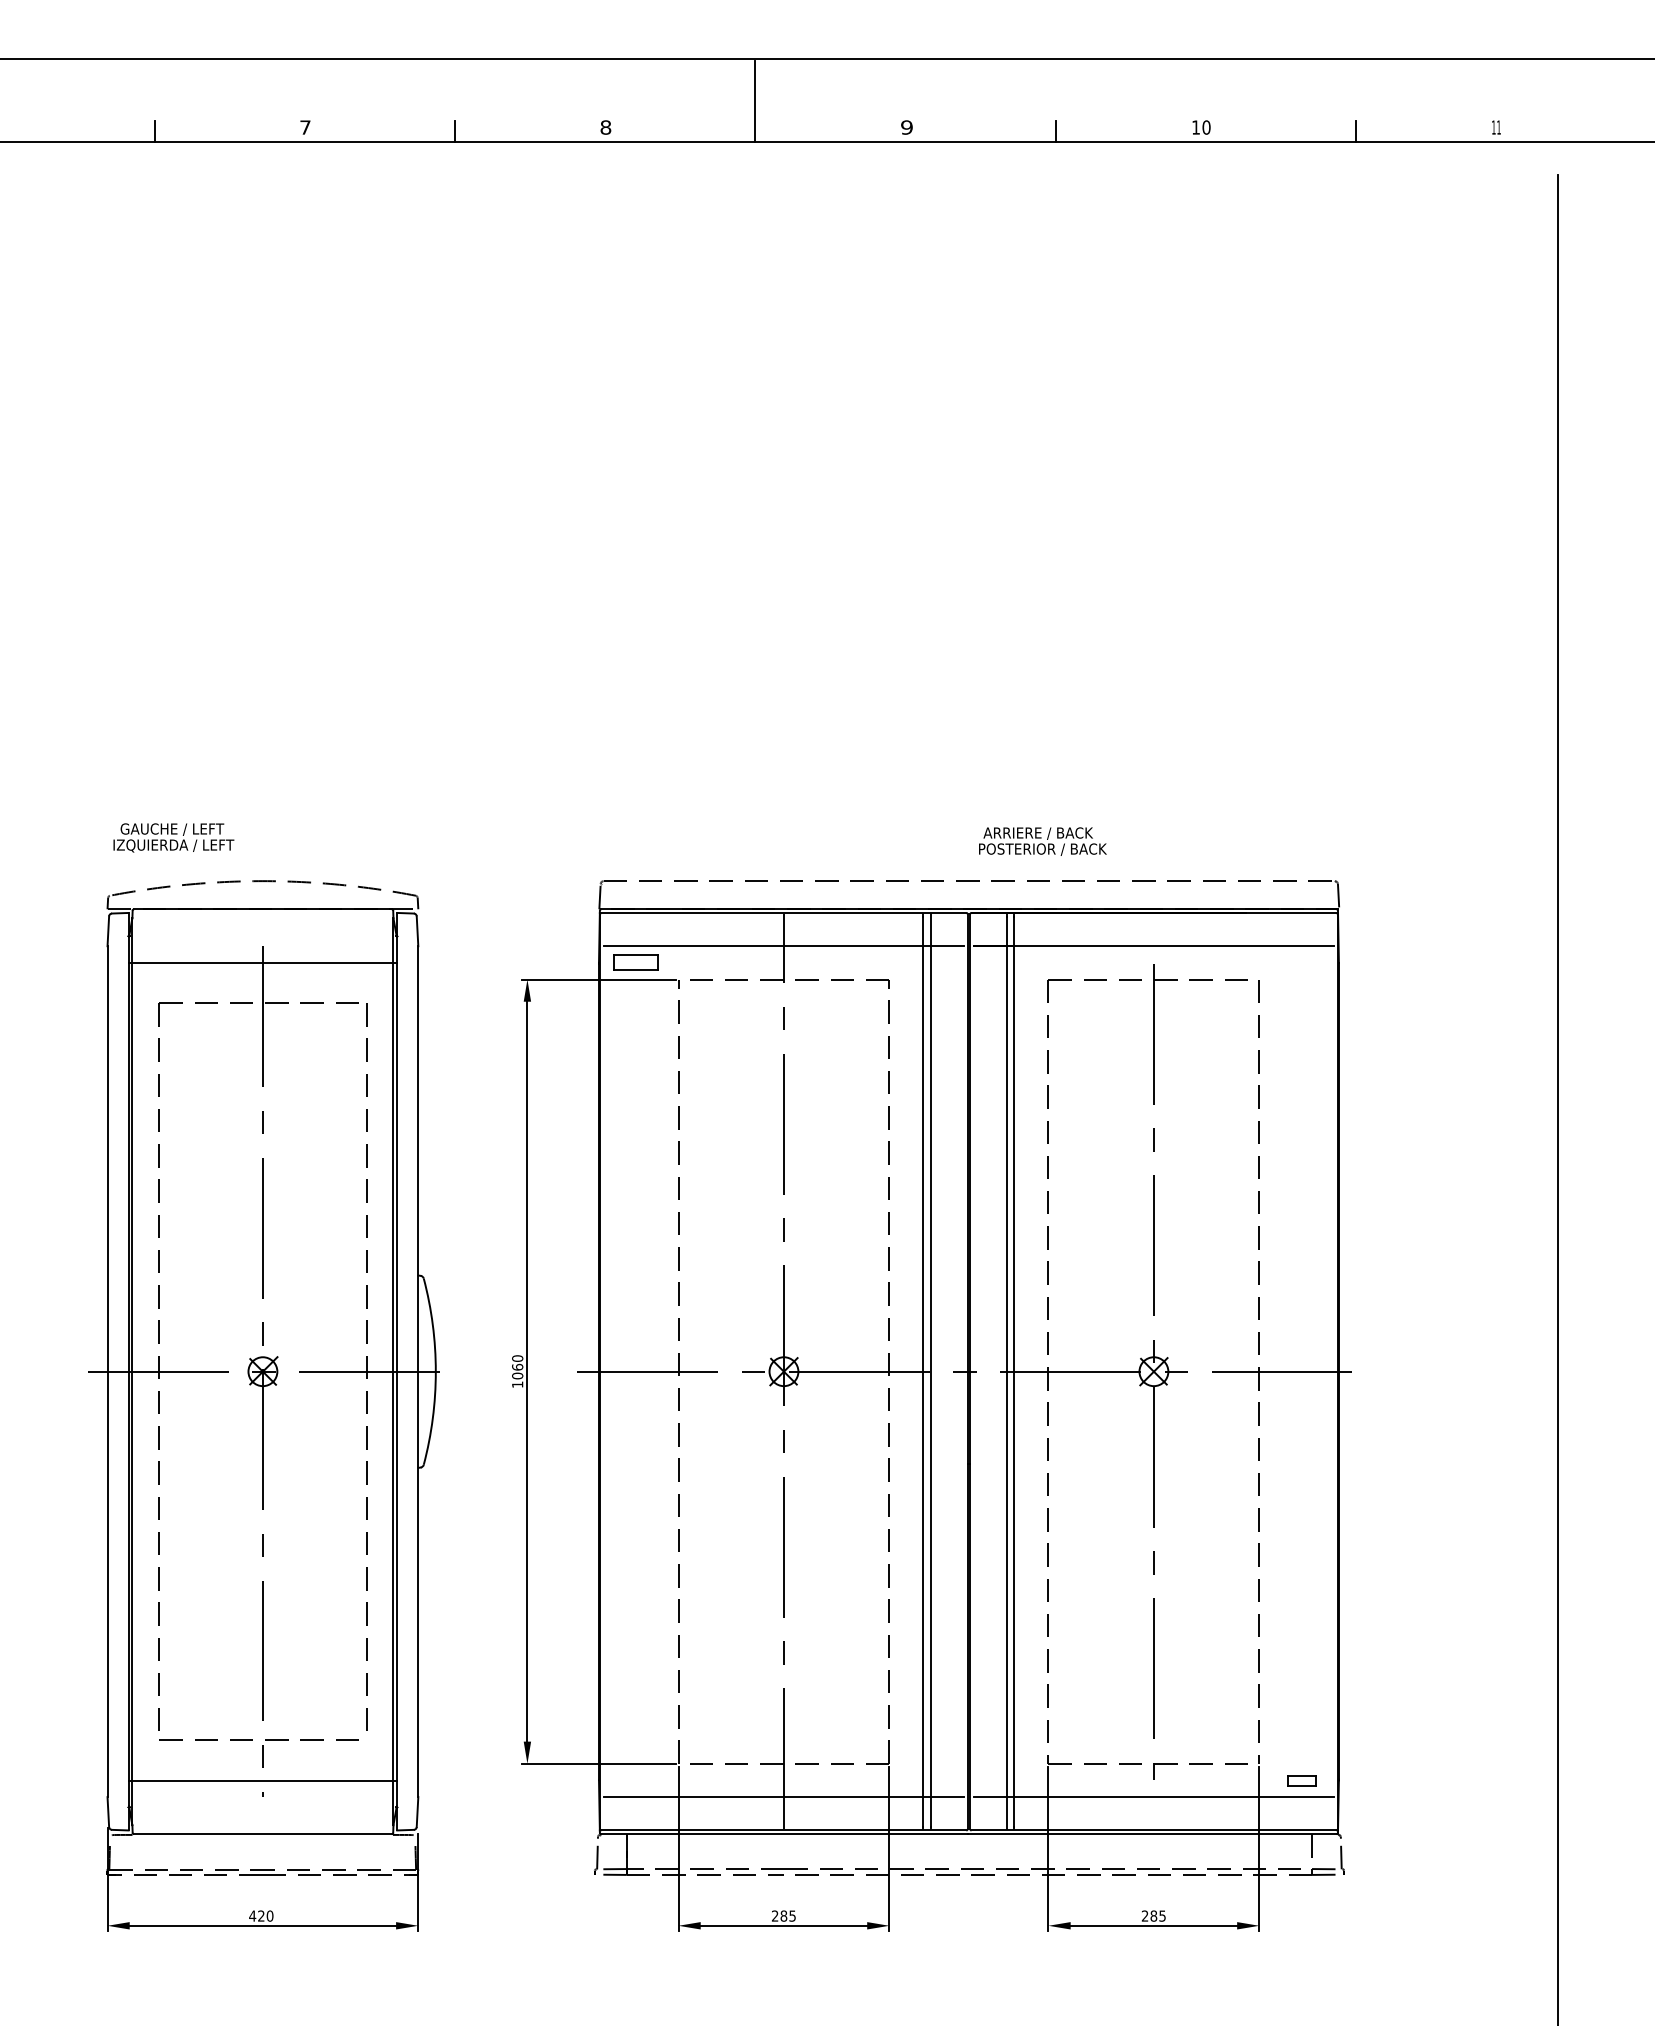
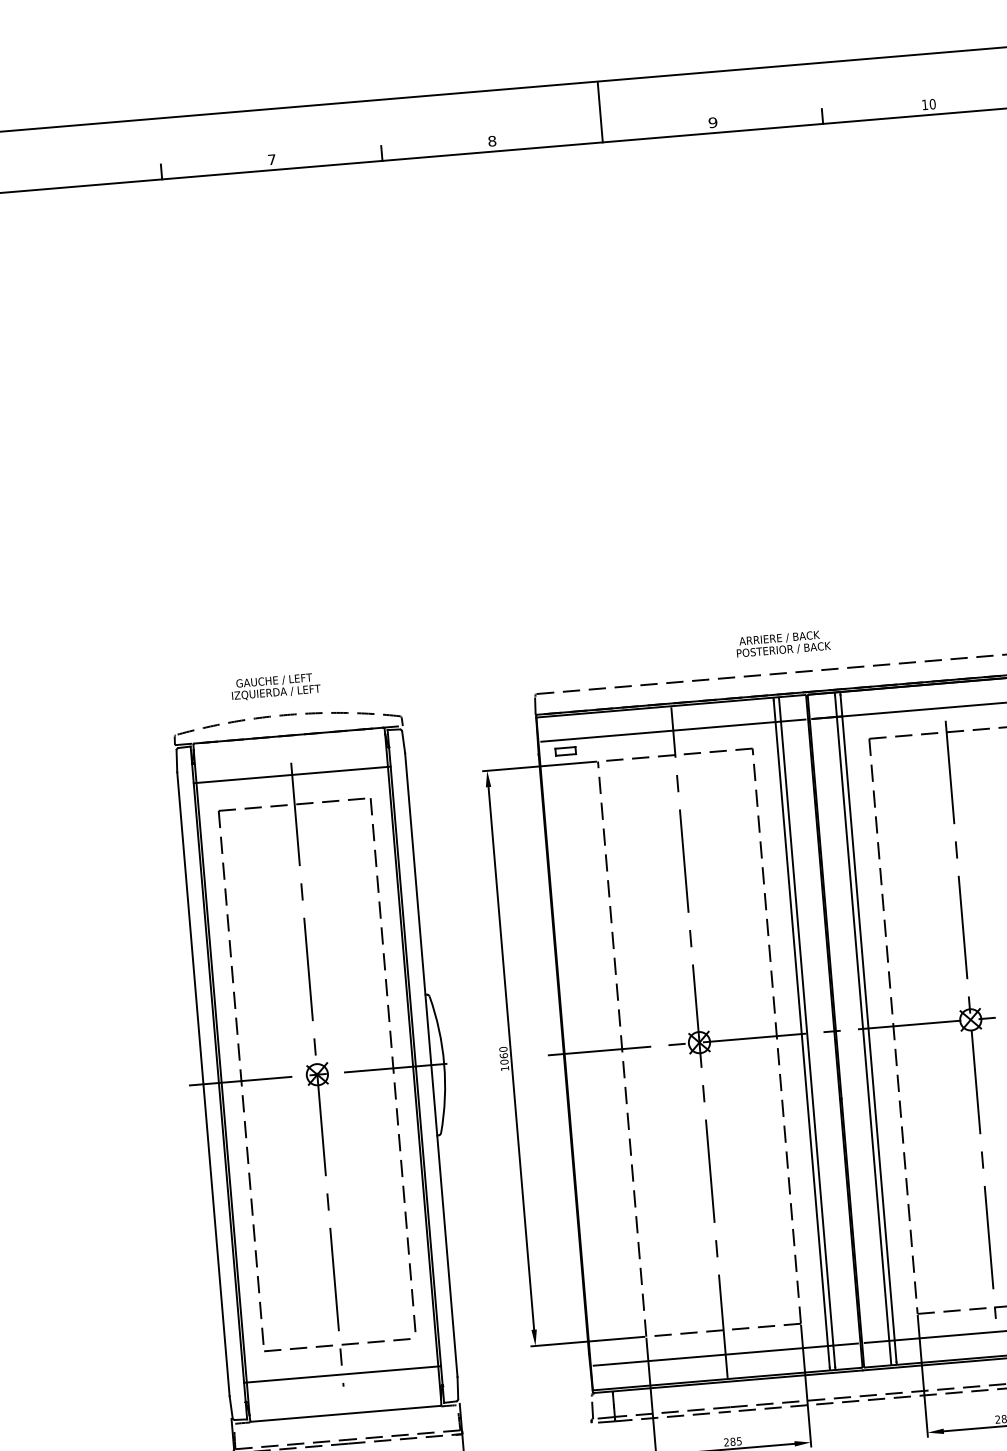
text: (173, 837) -> (275, 686), moved
text: (1042, 841) -> (783, 644), moved
part: (635, 961) -> (565, 750), size x0.62

